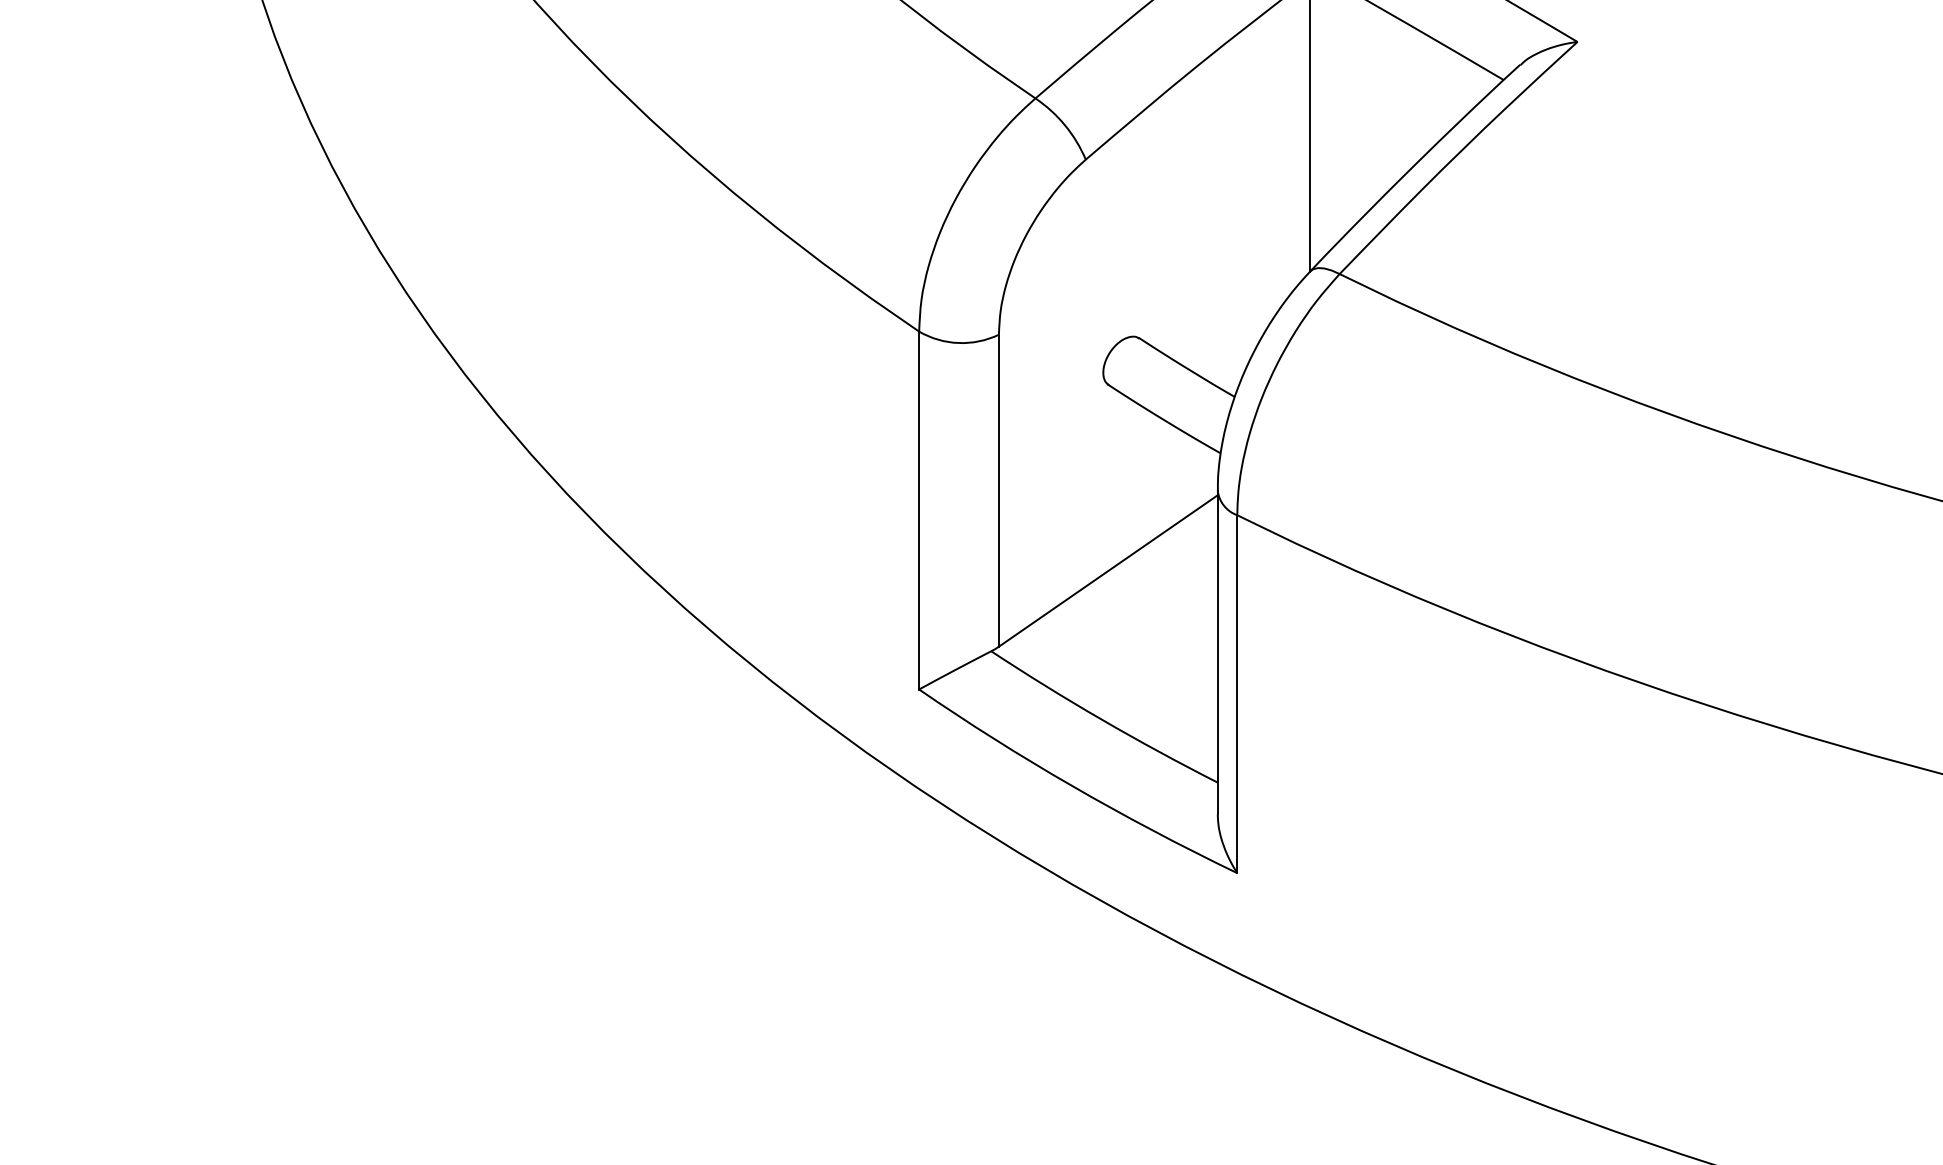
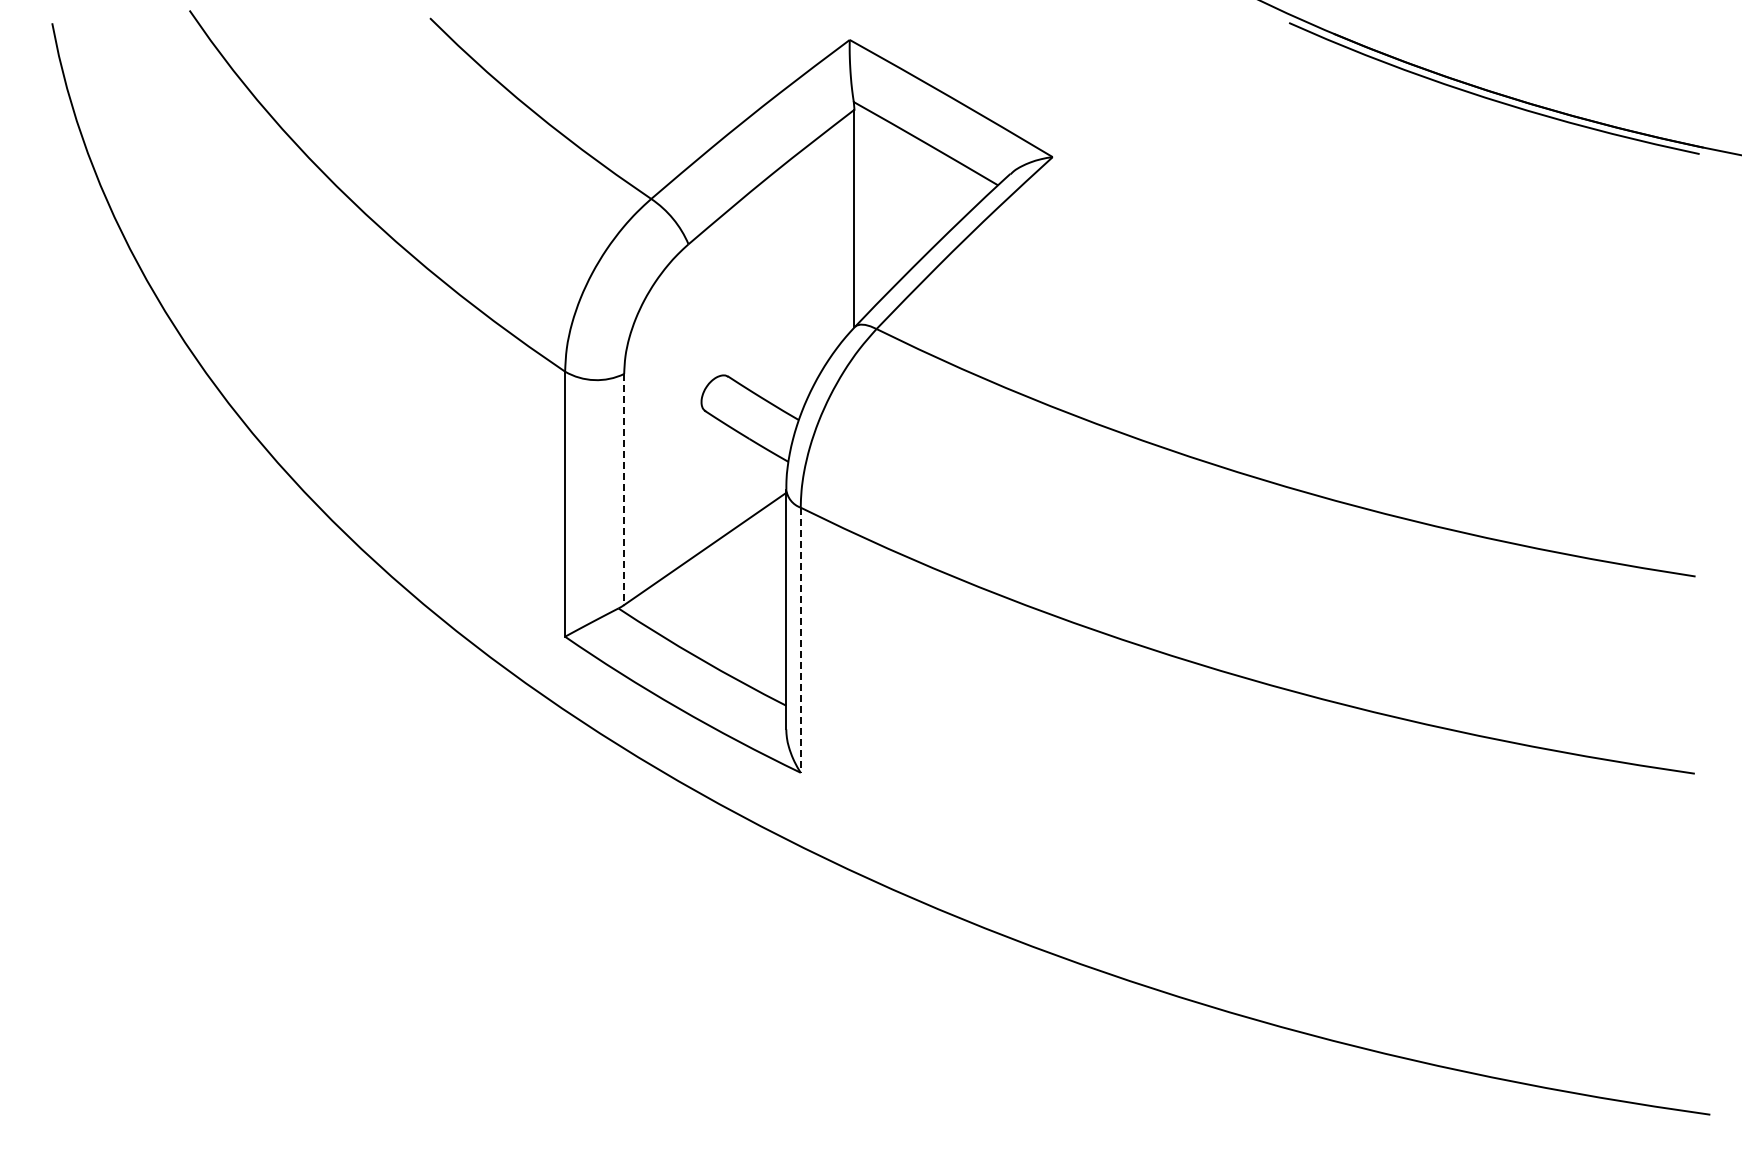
line: (999, 490) -> (624, 489), solid -> dashed
line: (1236, 694) -> (800, 640), solid -> dashed

